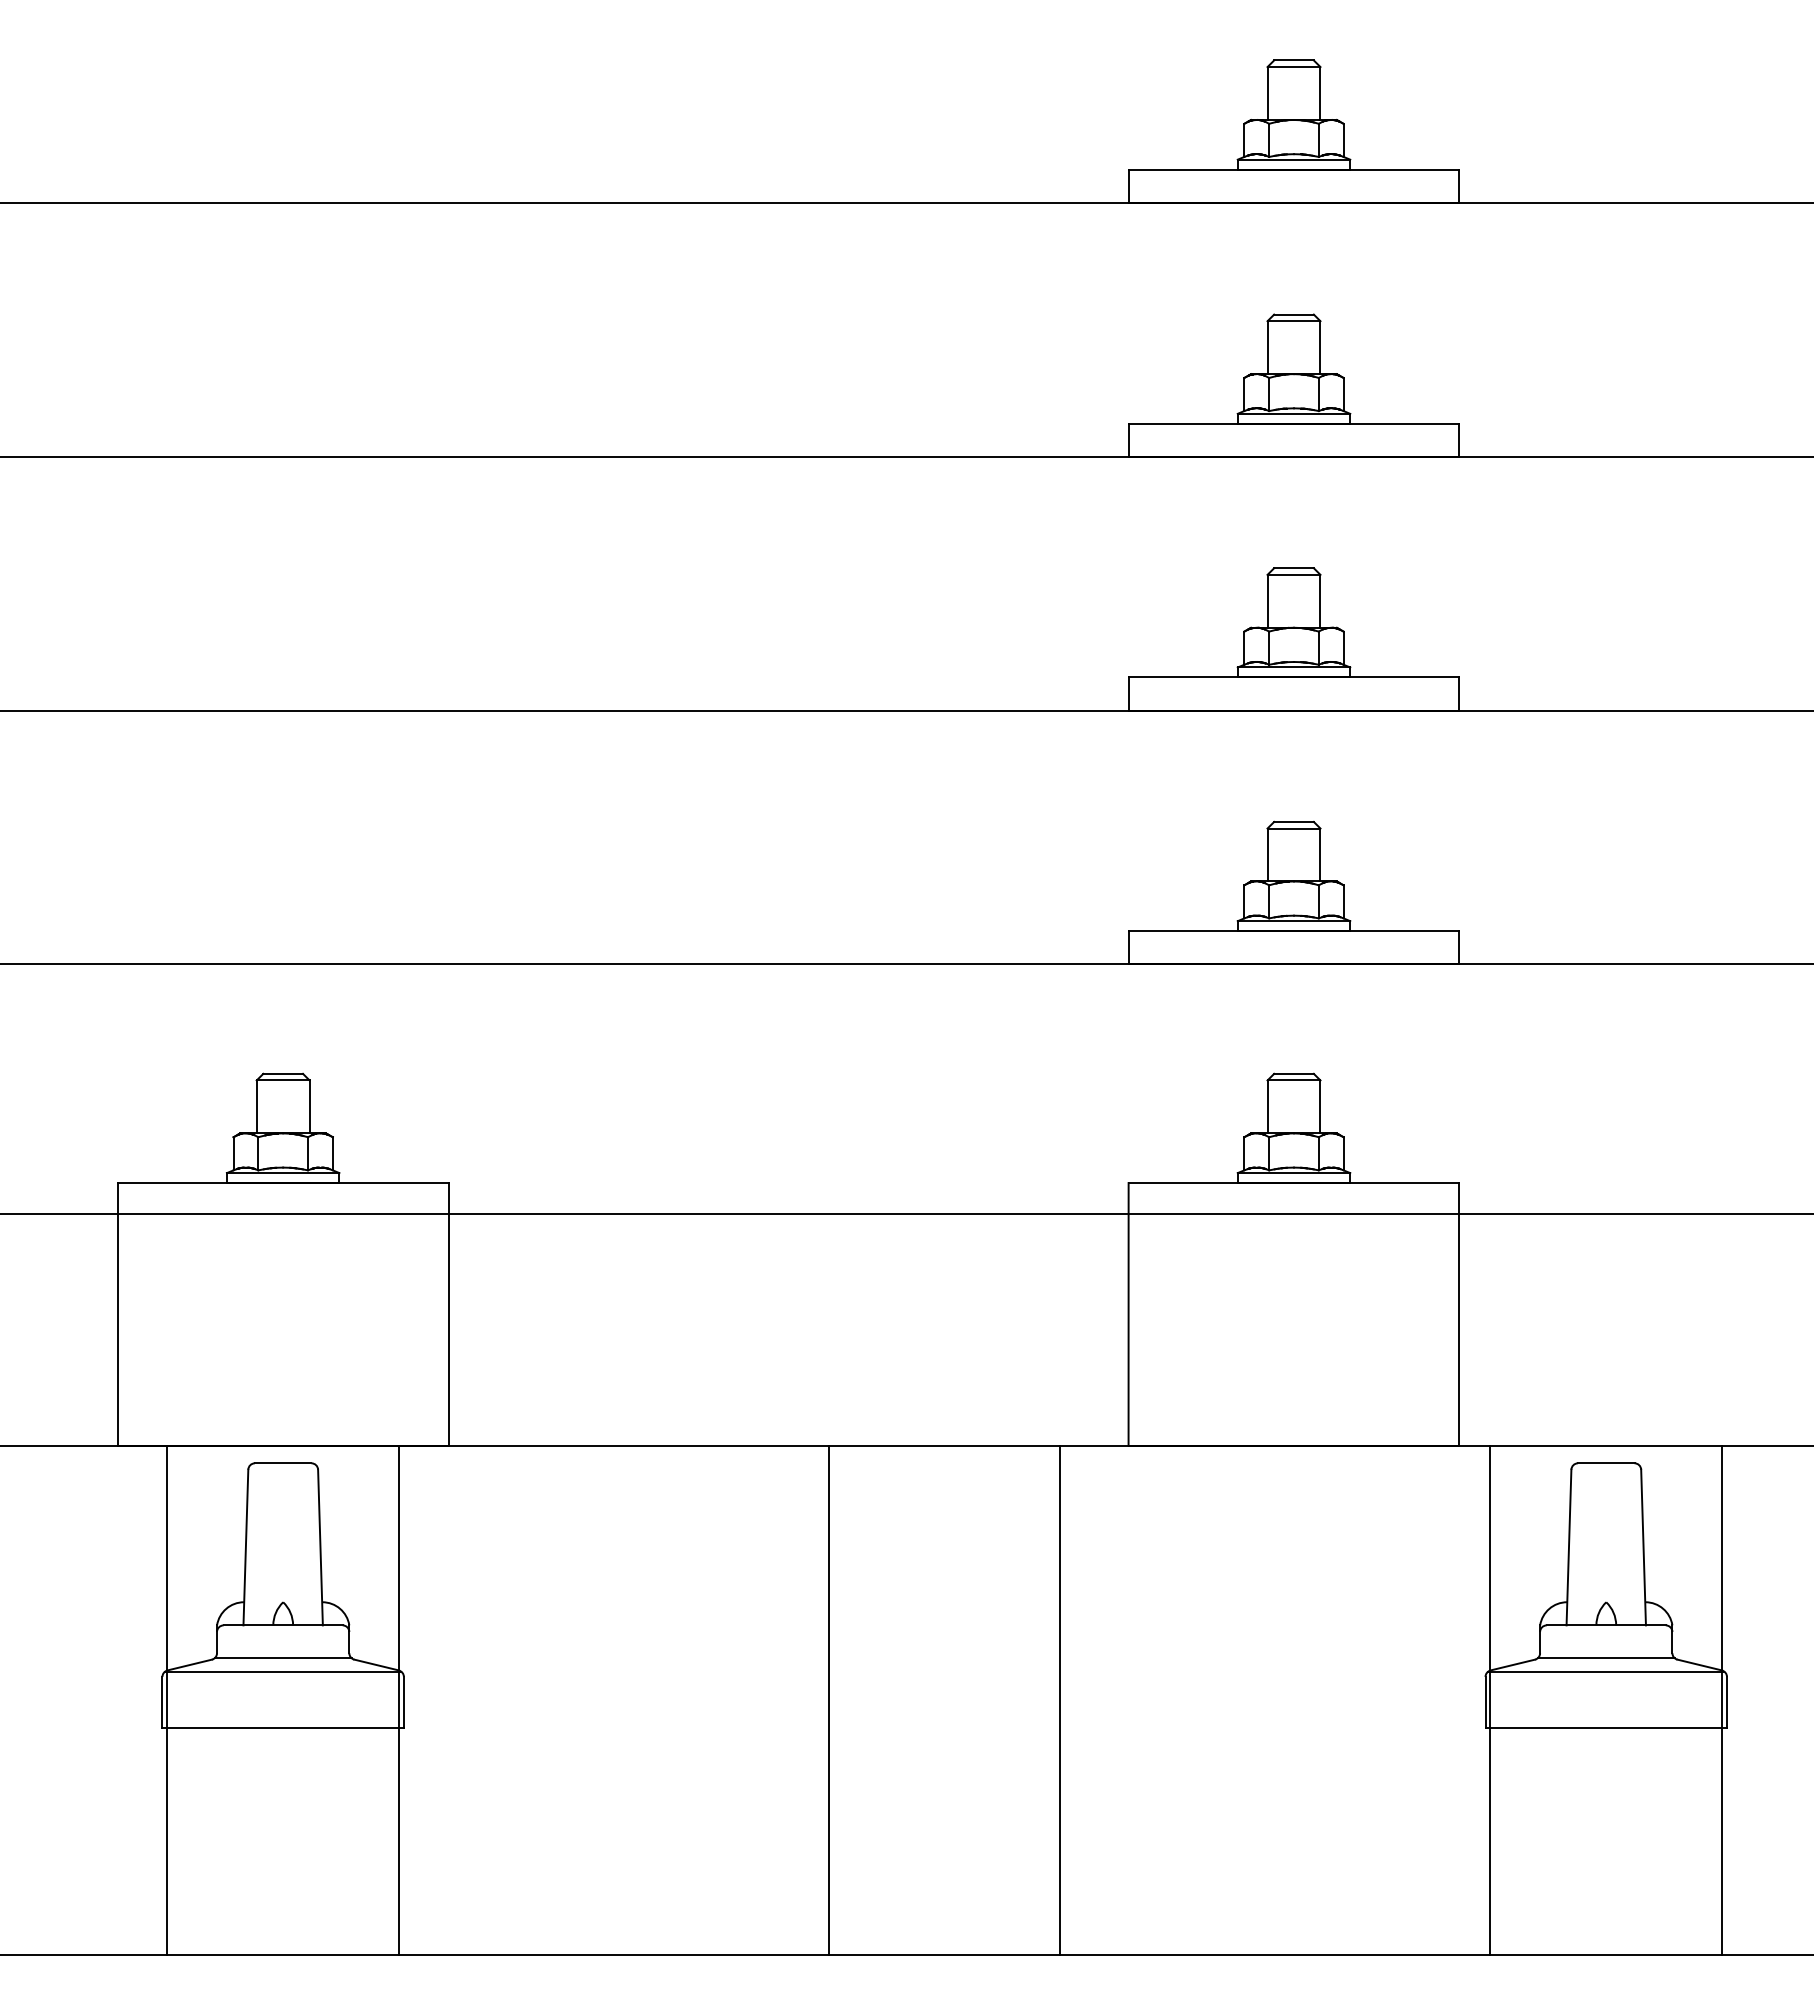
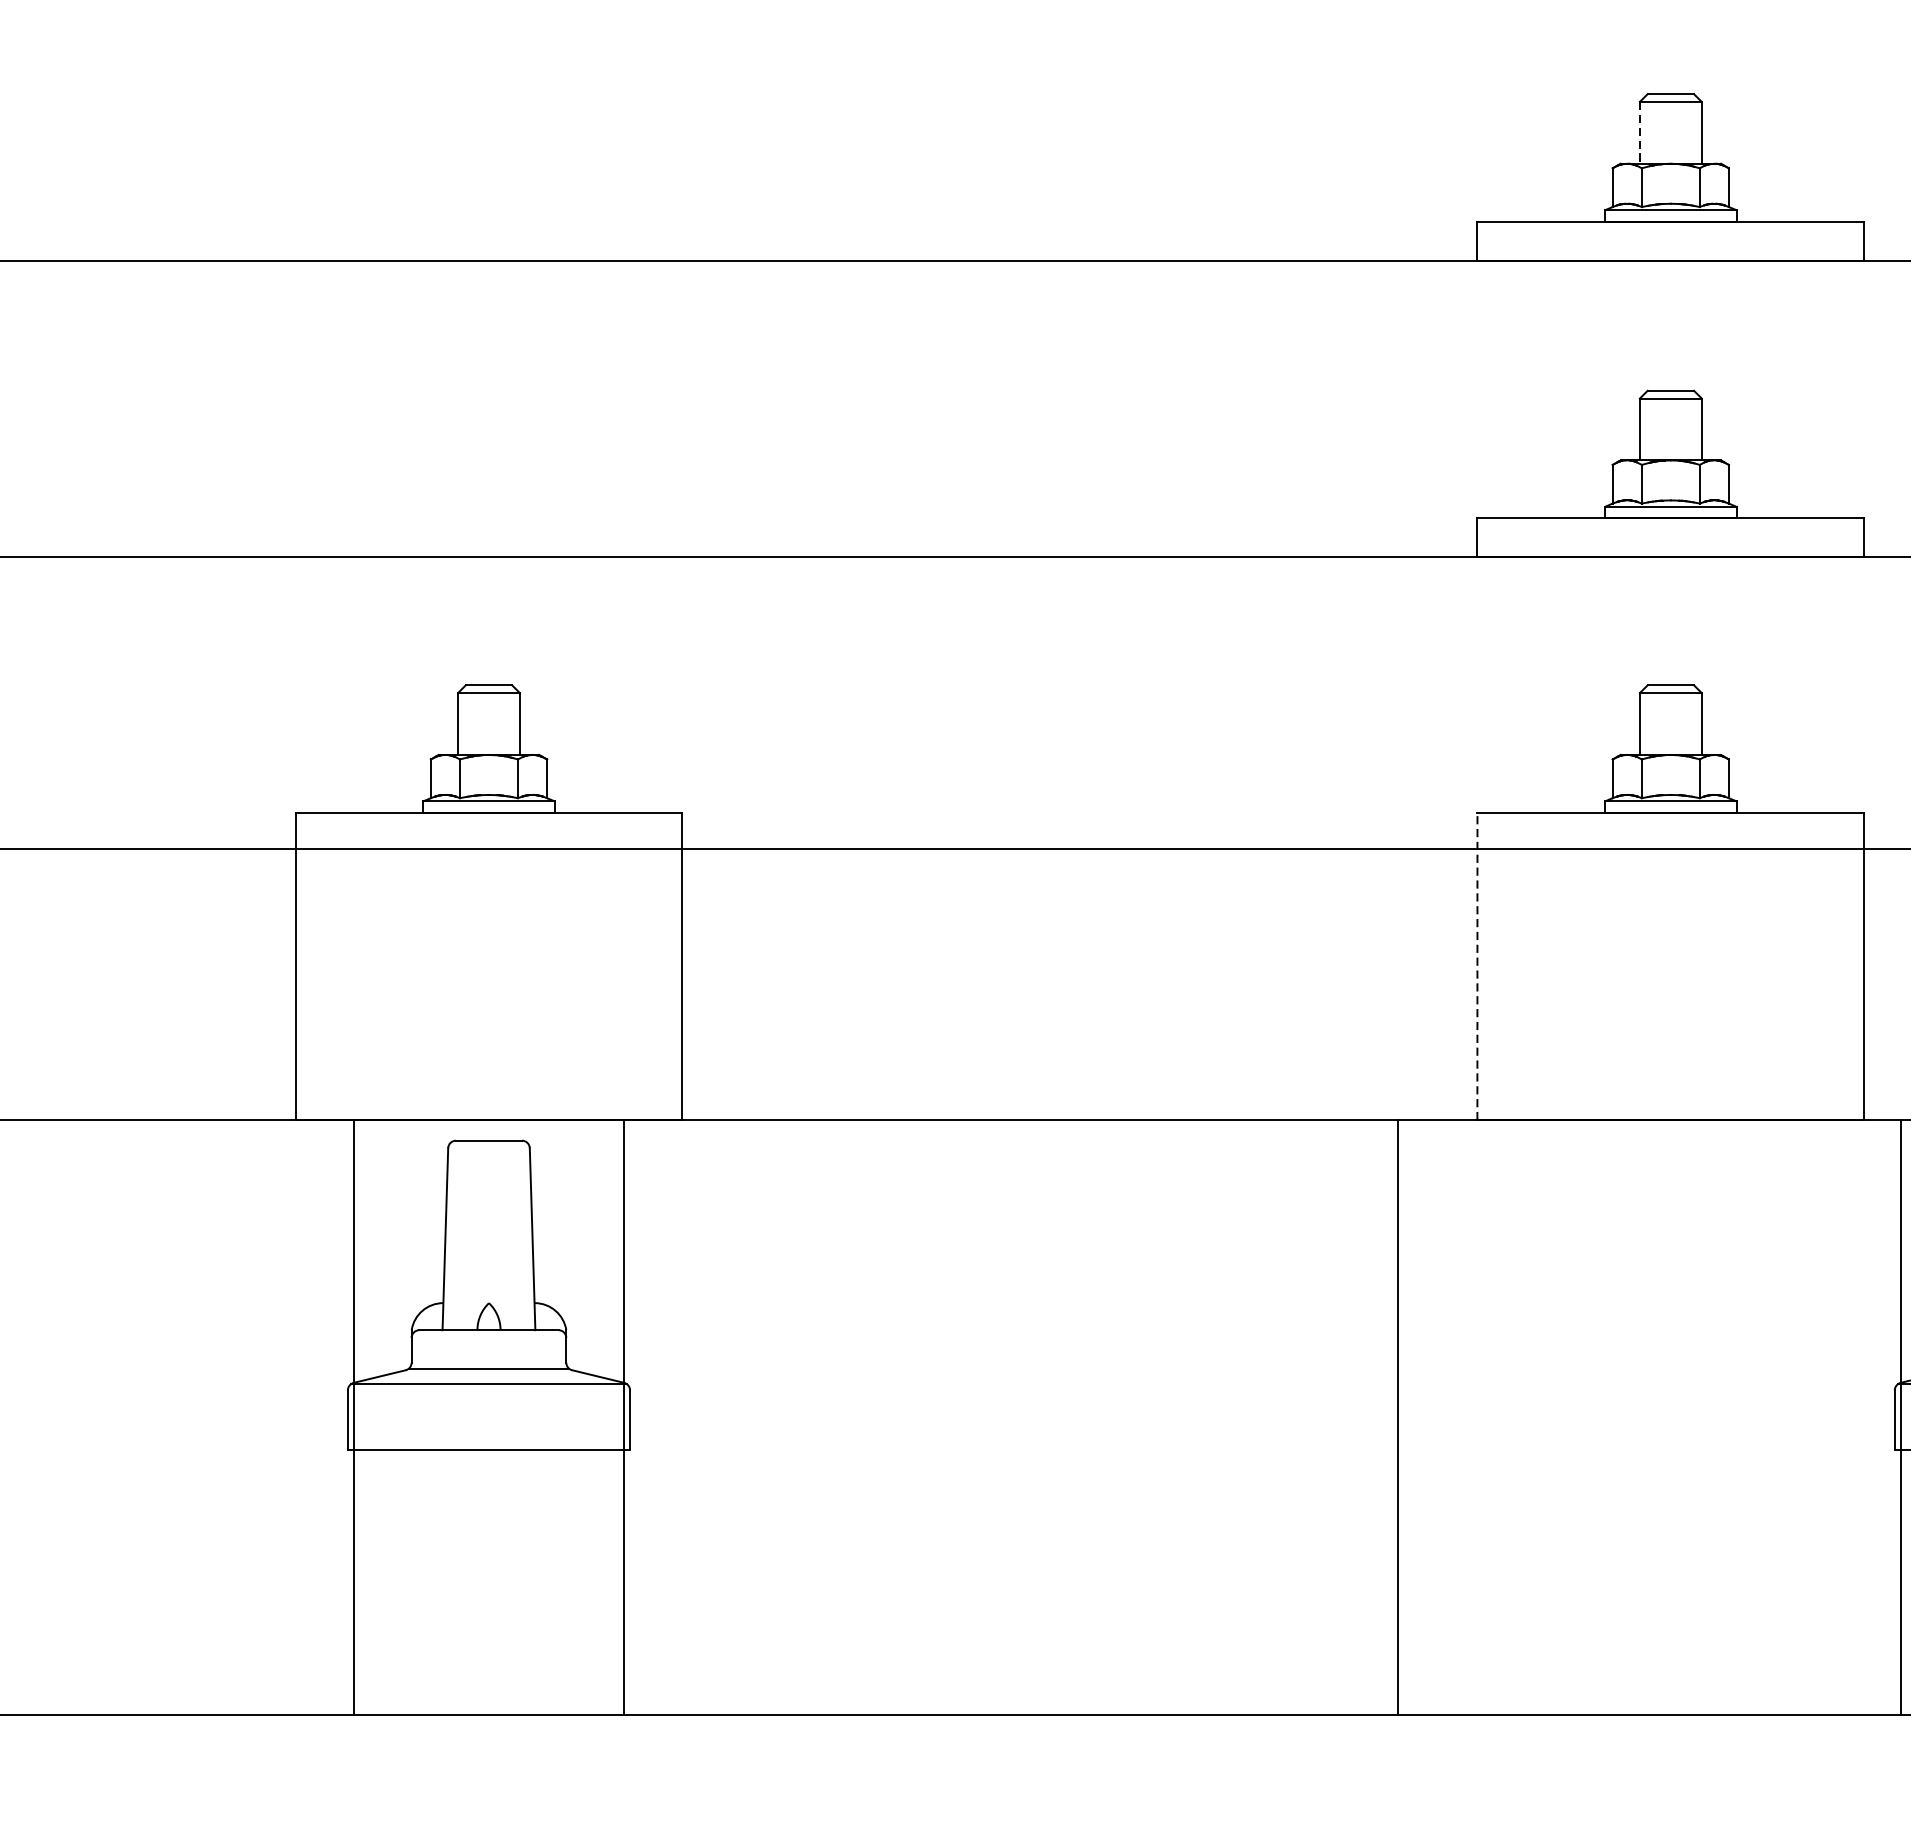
line: (1267, 601) -> (1639, 133), solid -> dashed
line: (1128, 1313) -> (1477, 965), solid -> dashed
line: (828, 1699) -> (1126, 1416), removed

